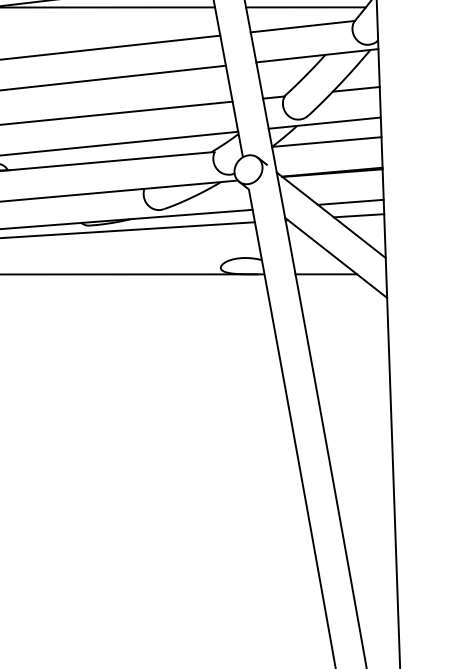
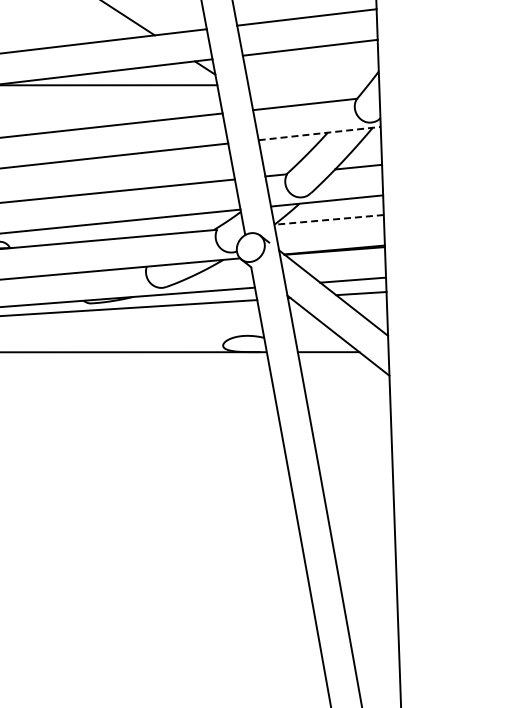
line: (306, 7) -> (308, 85), removed
line: (318, 55) -> (320, 133), solid -> dashed
line: (327, 141) -> (329, 219), solid -> dashed

